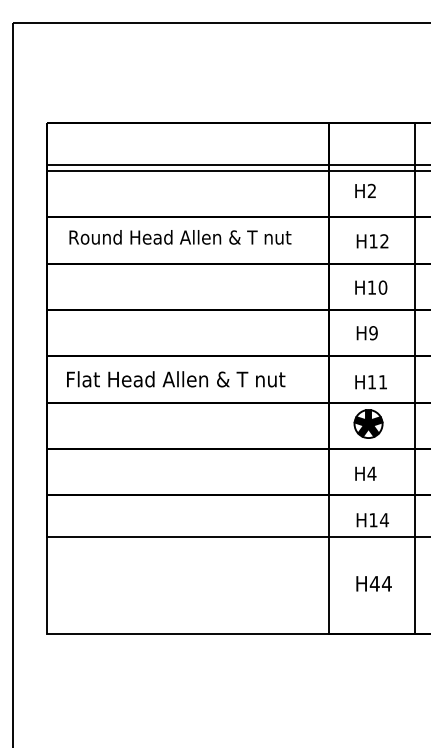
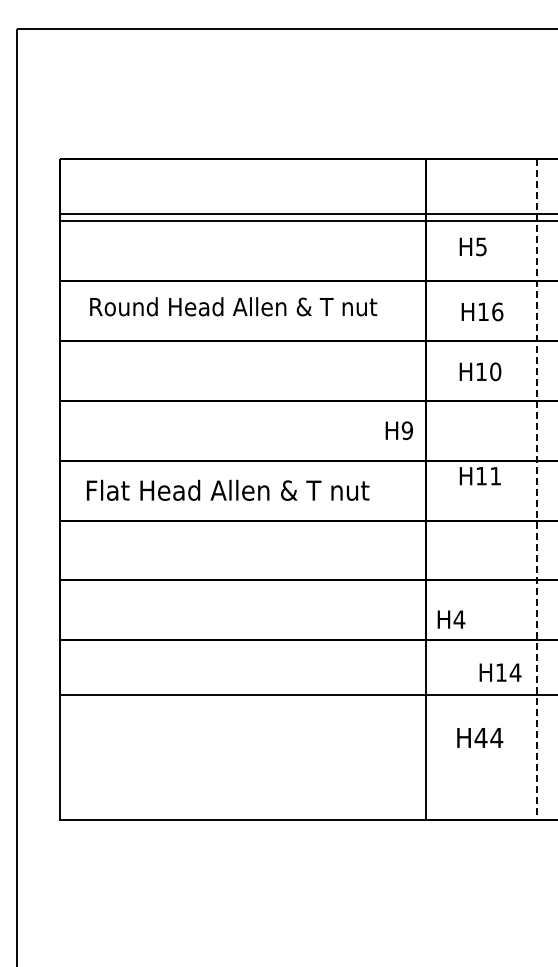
text: (372, 190) -> (481, 246), H2 -> H5
text: (384, 241) -> (497, 311), H12 -> H16
text: (366, 333) -> (398, 430), moved
line: (415, 378) -> (537, 489), solid -> dashed
text: (370, 382) -> (479, 476), moved
part: (368, 424) -> (477, 548), removed
text: (365, 473) -> (451, 619), moved
text: (372, 520) -> (500, 672), moved
text: (374, 583) -> (480, 737), moved

